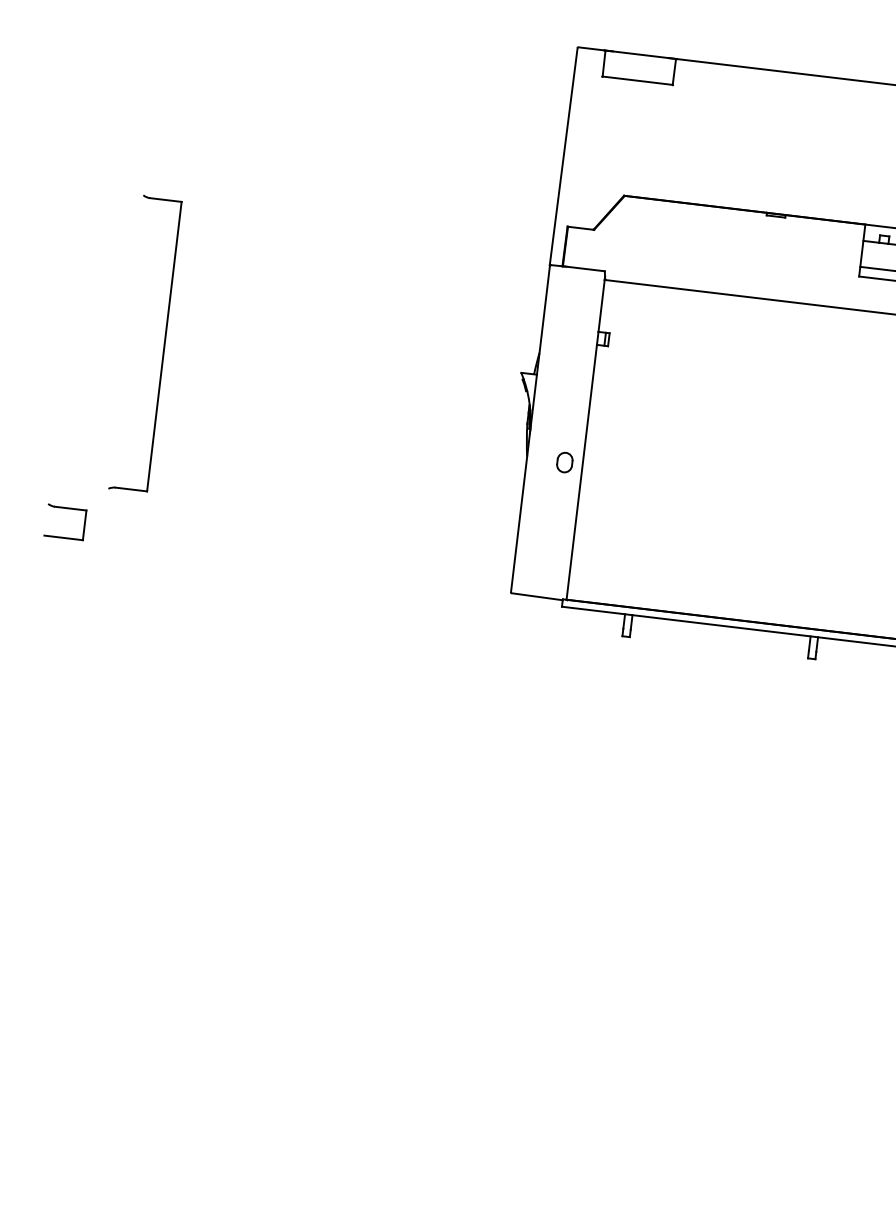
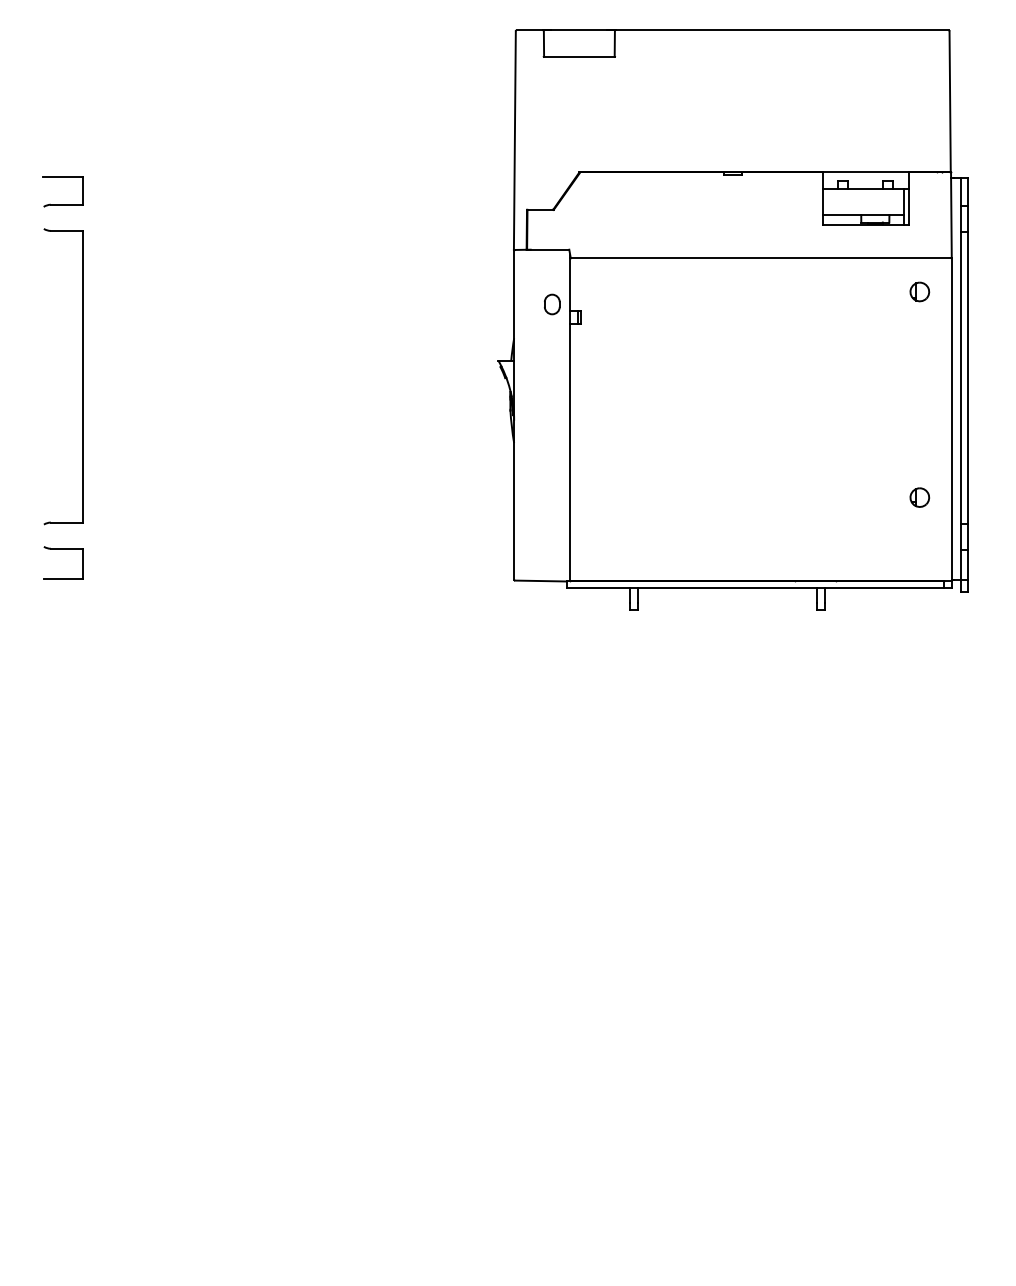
part: (107, 166) -> (62, 204), added
part: (164, 346) -> (82, 376), moved
part: (565, 462) -> (552, 304), moved

